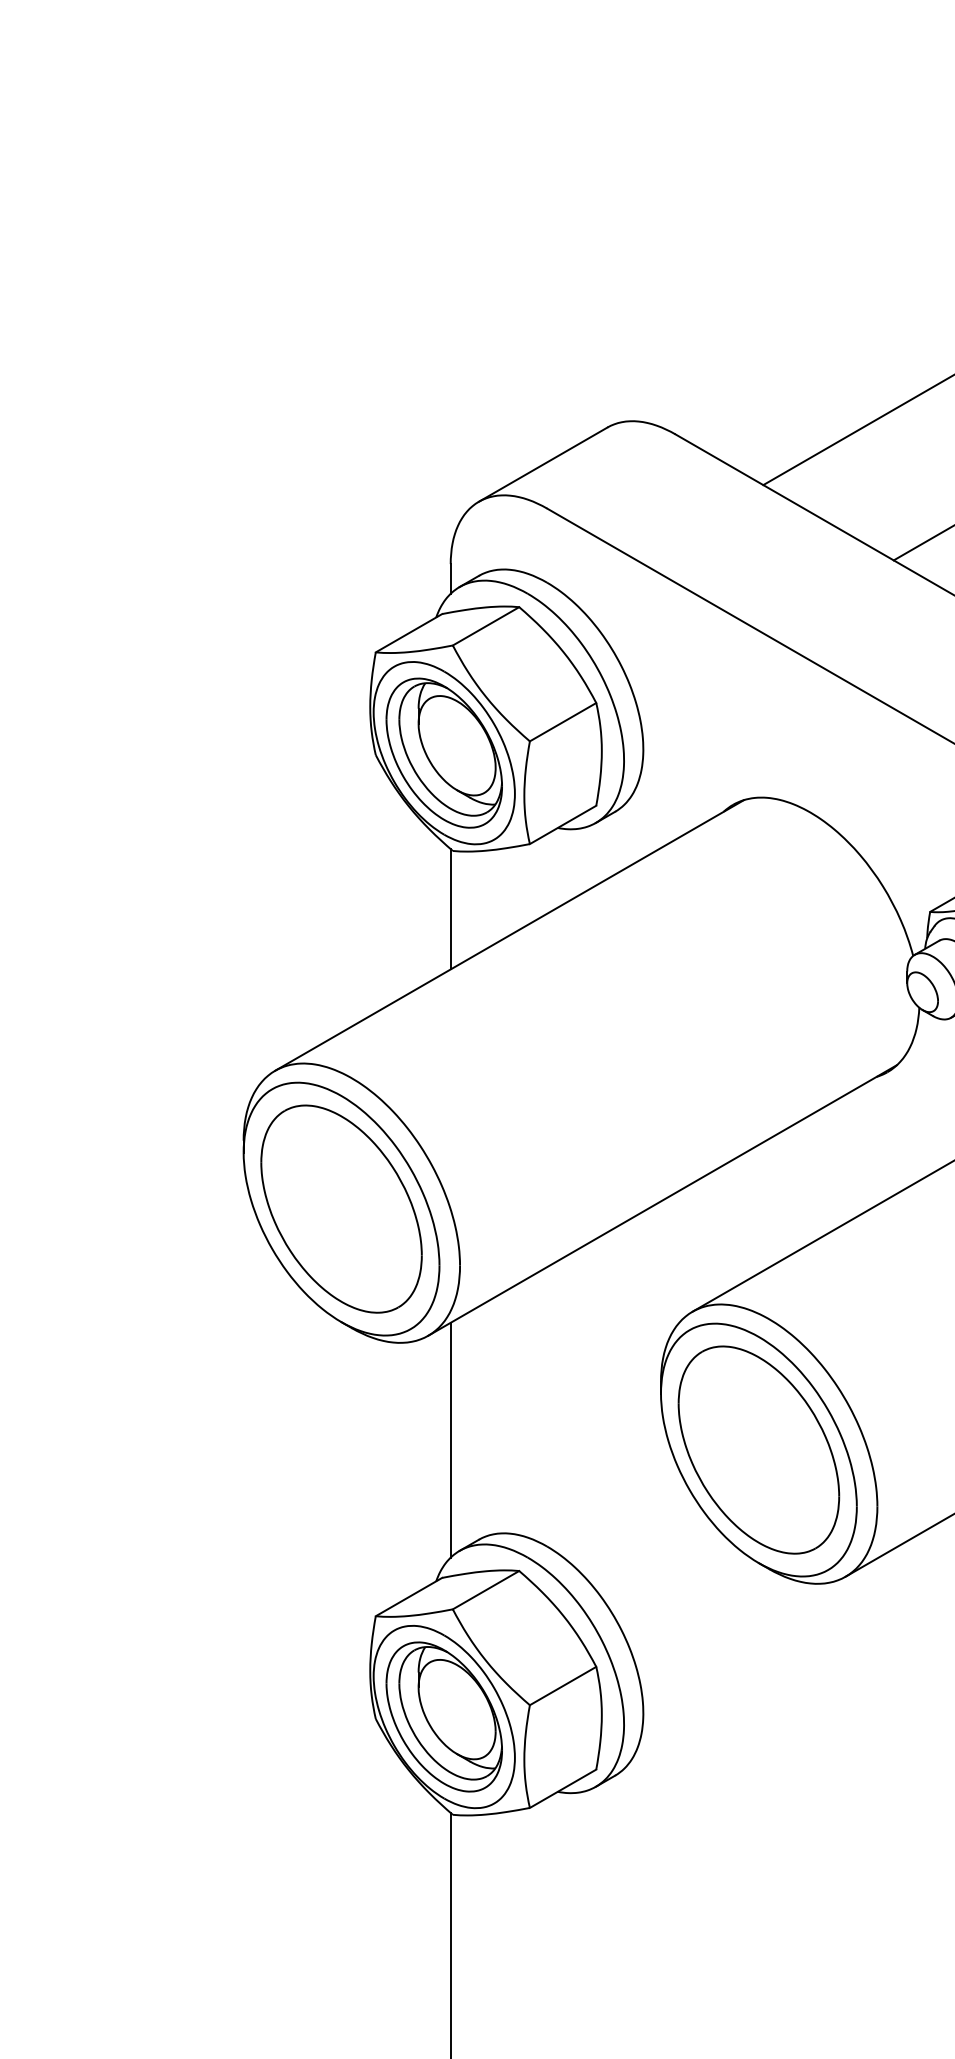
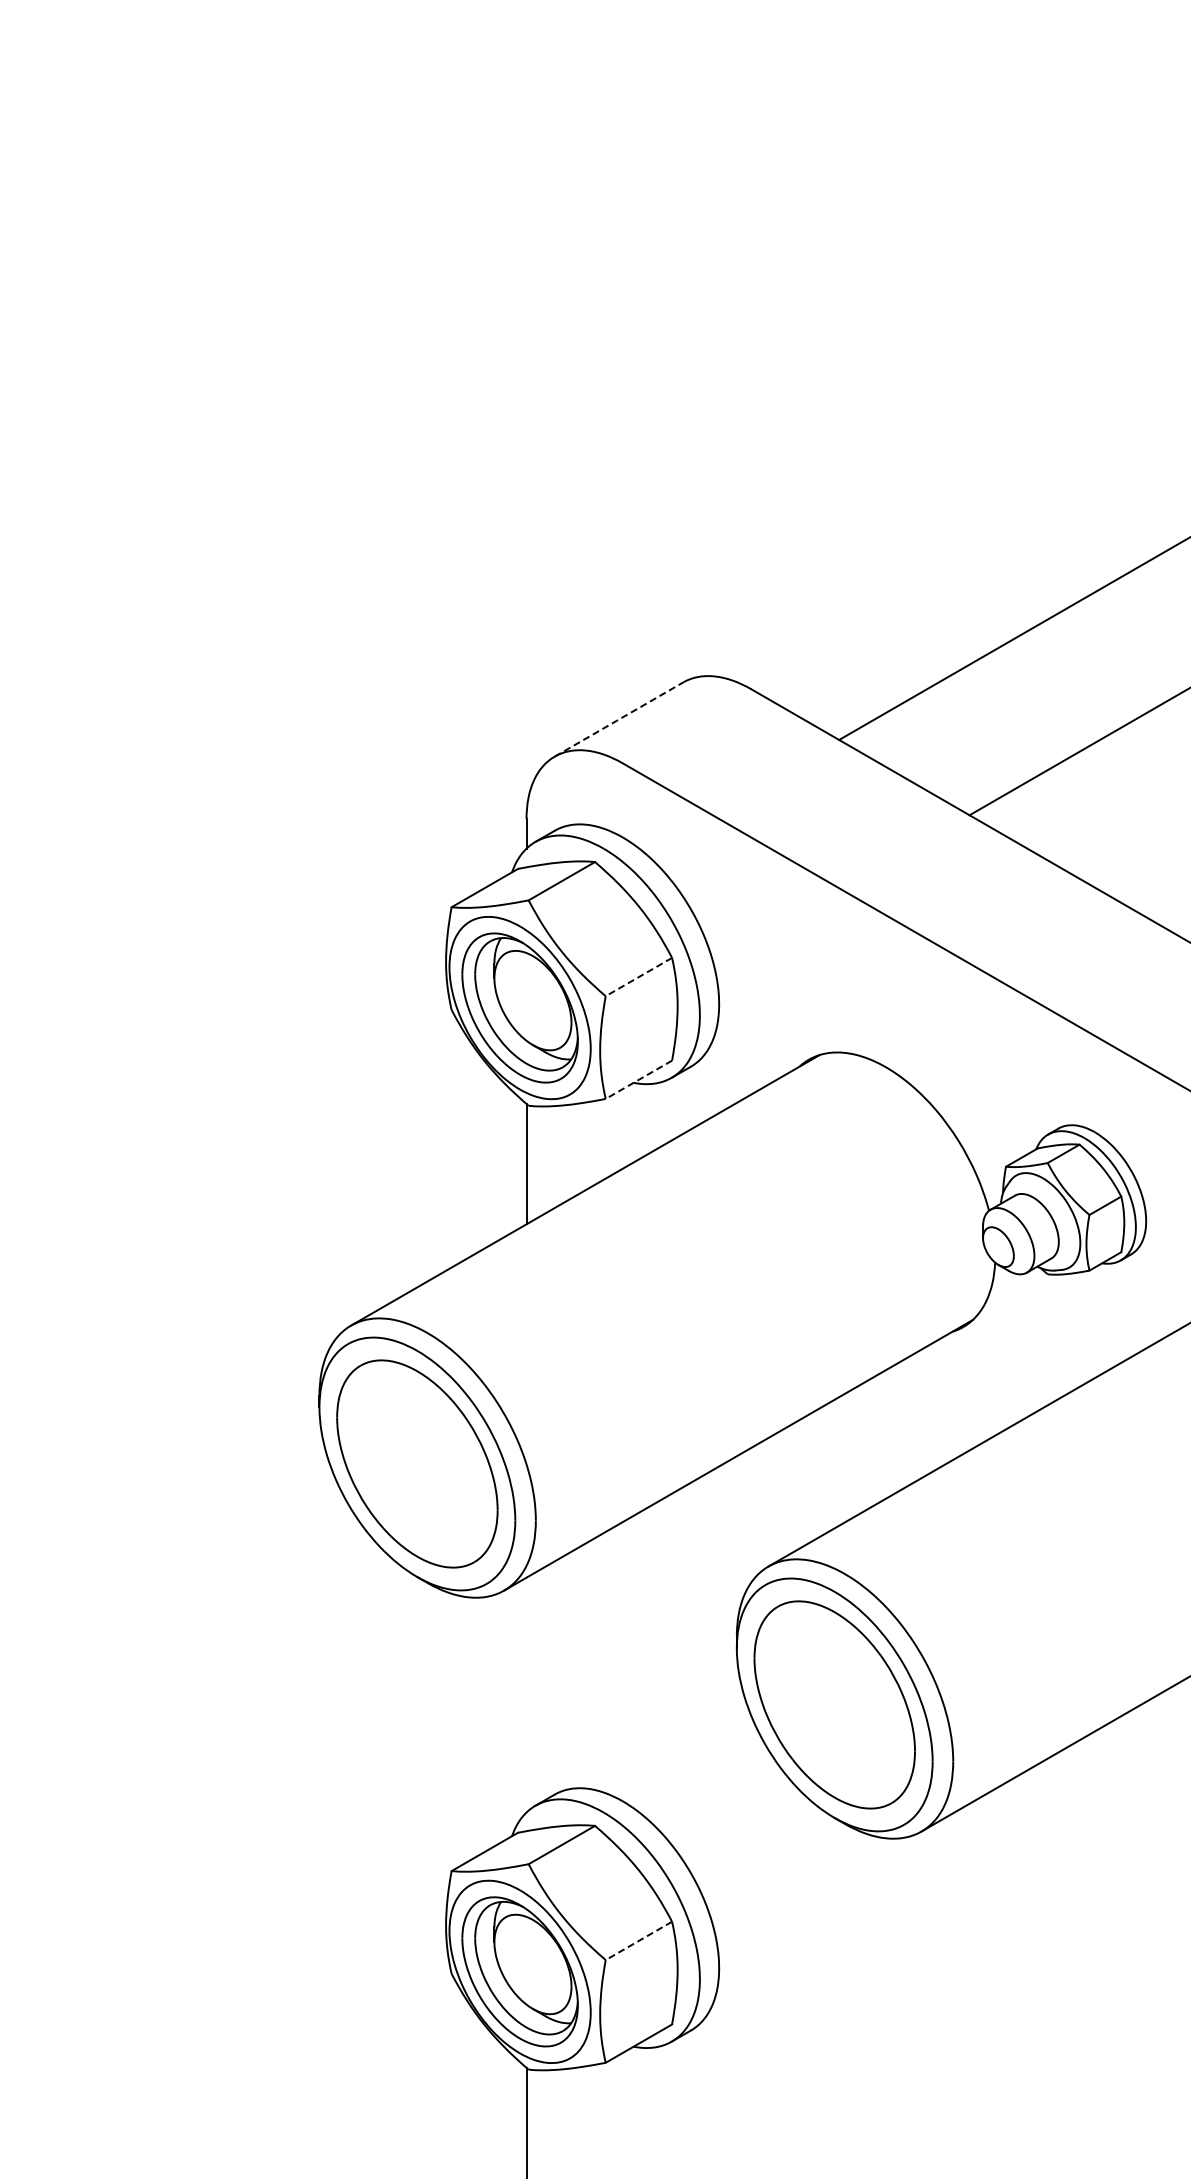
line: (543, 464) -> (619, 719), solid -> dashed
line: (562, 722) -> (638, 977), solid -> dashed
line: (562, 825) -> (638, 1080), solid -> dashed
line: (450, 1439) -> (526, 1694), removed
line: (562, 1686) -> (638, 1941), solid -> dashed

